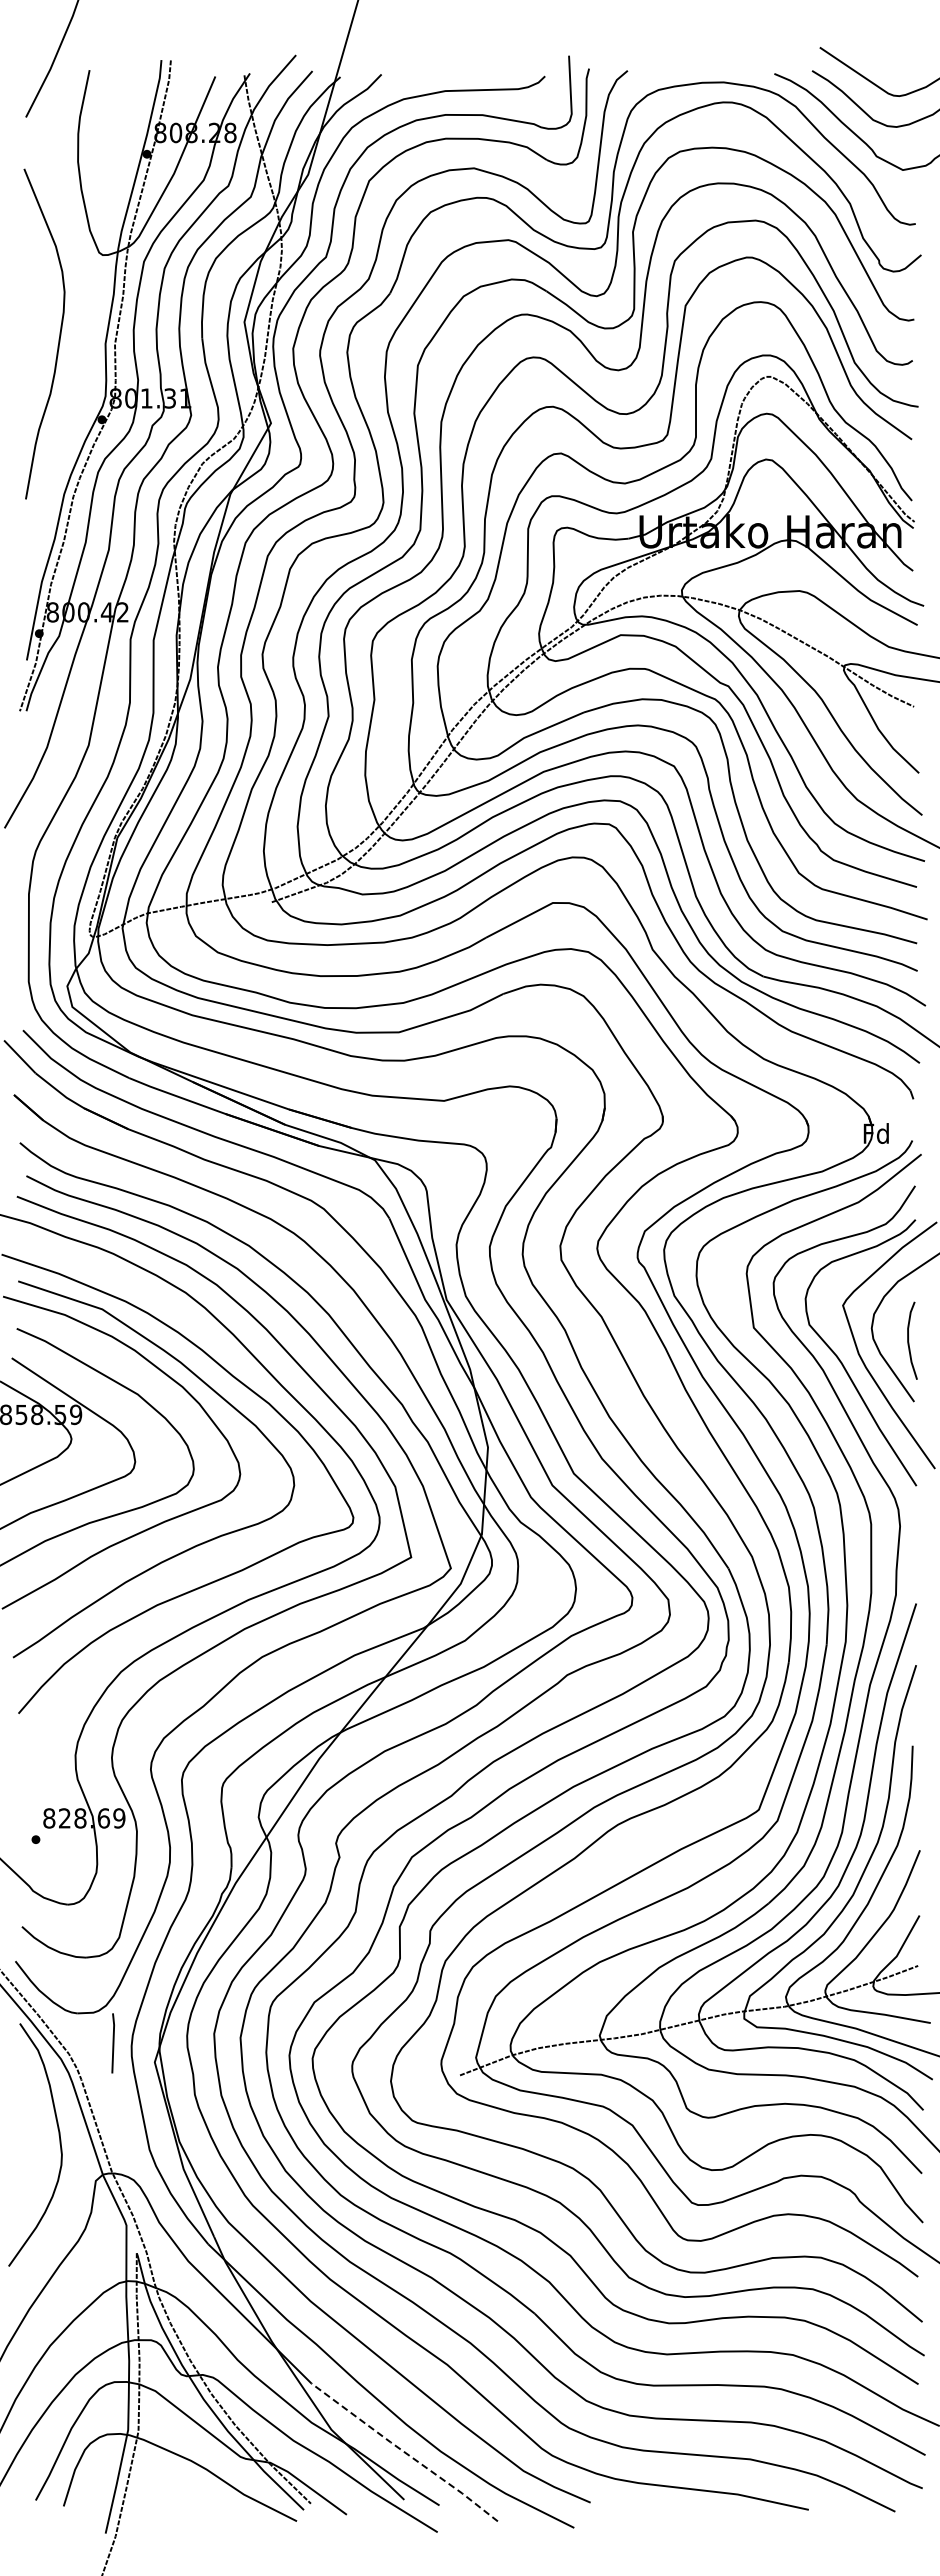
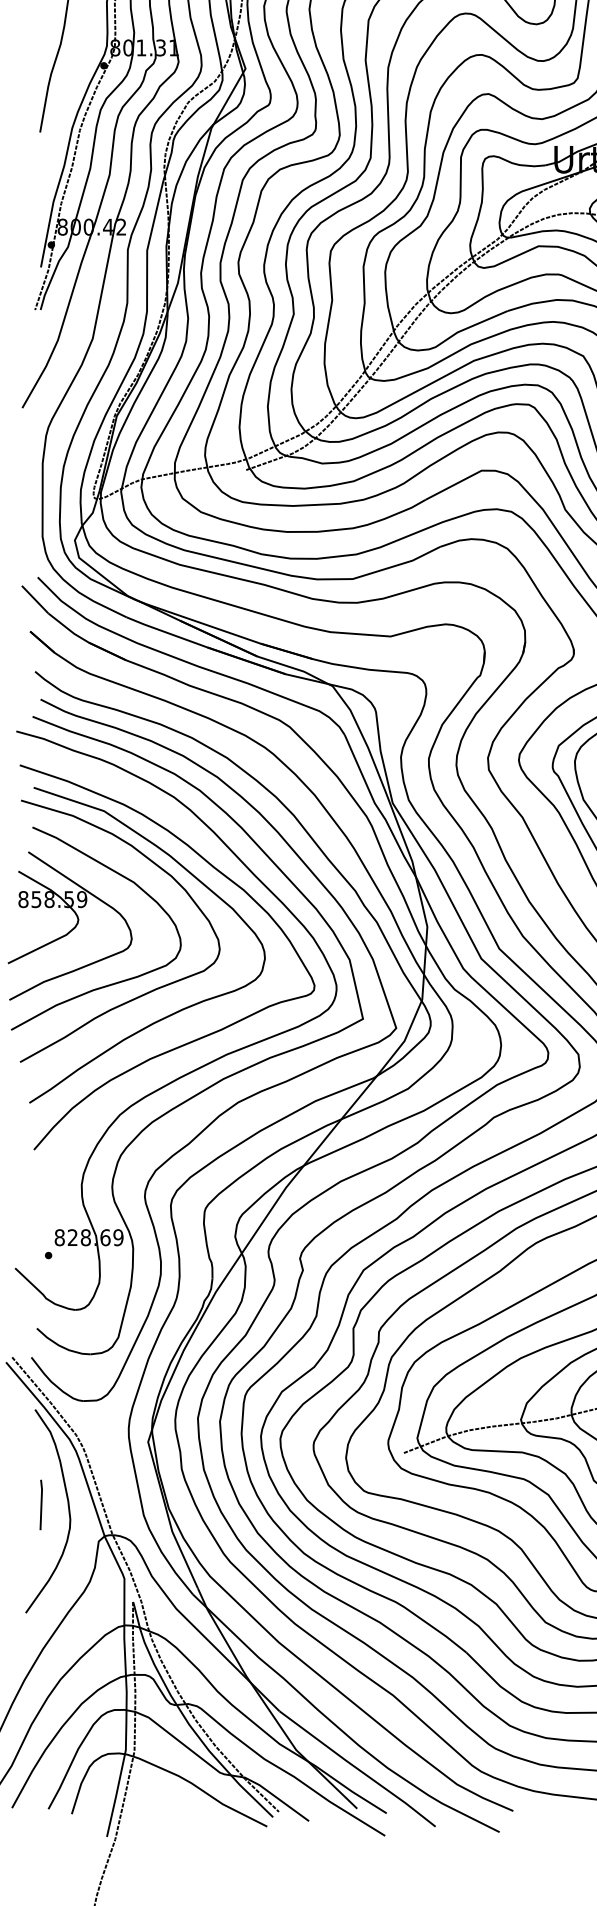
line: (112, 2043) -> (40, 1505), moved
line: (404, 2452) -> (357, 1769), dashed -> solid

